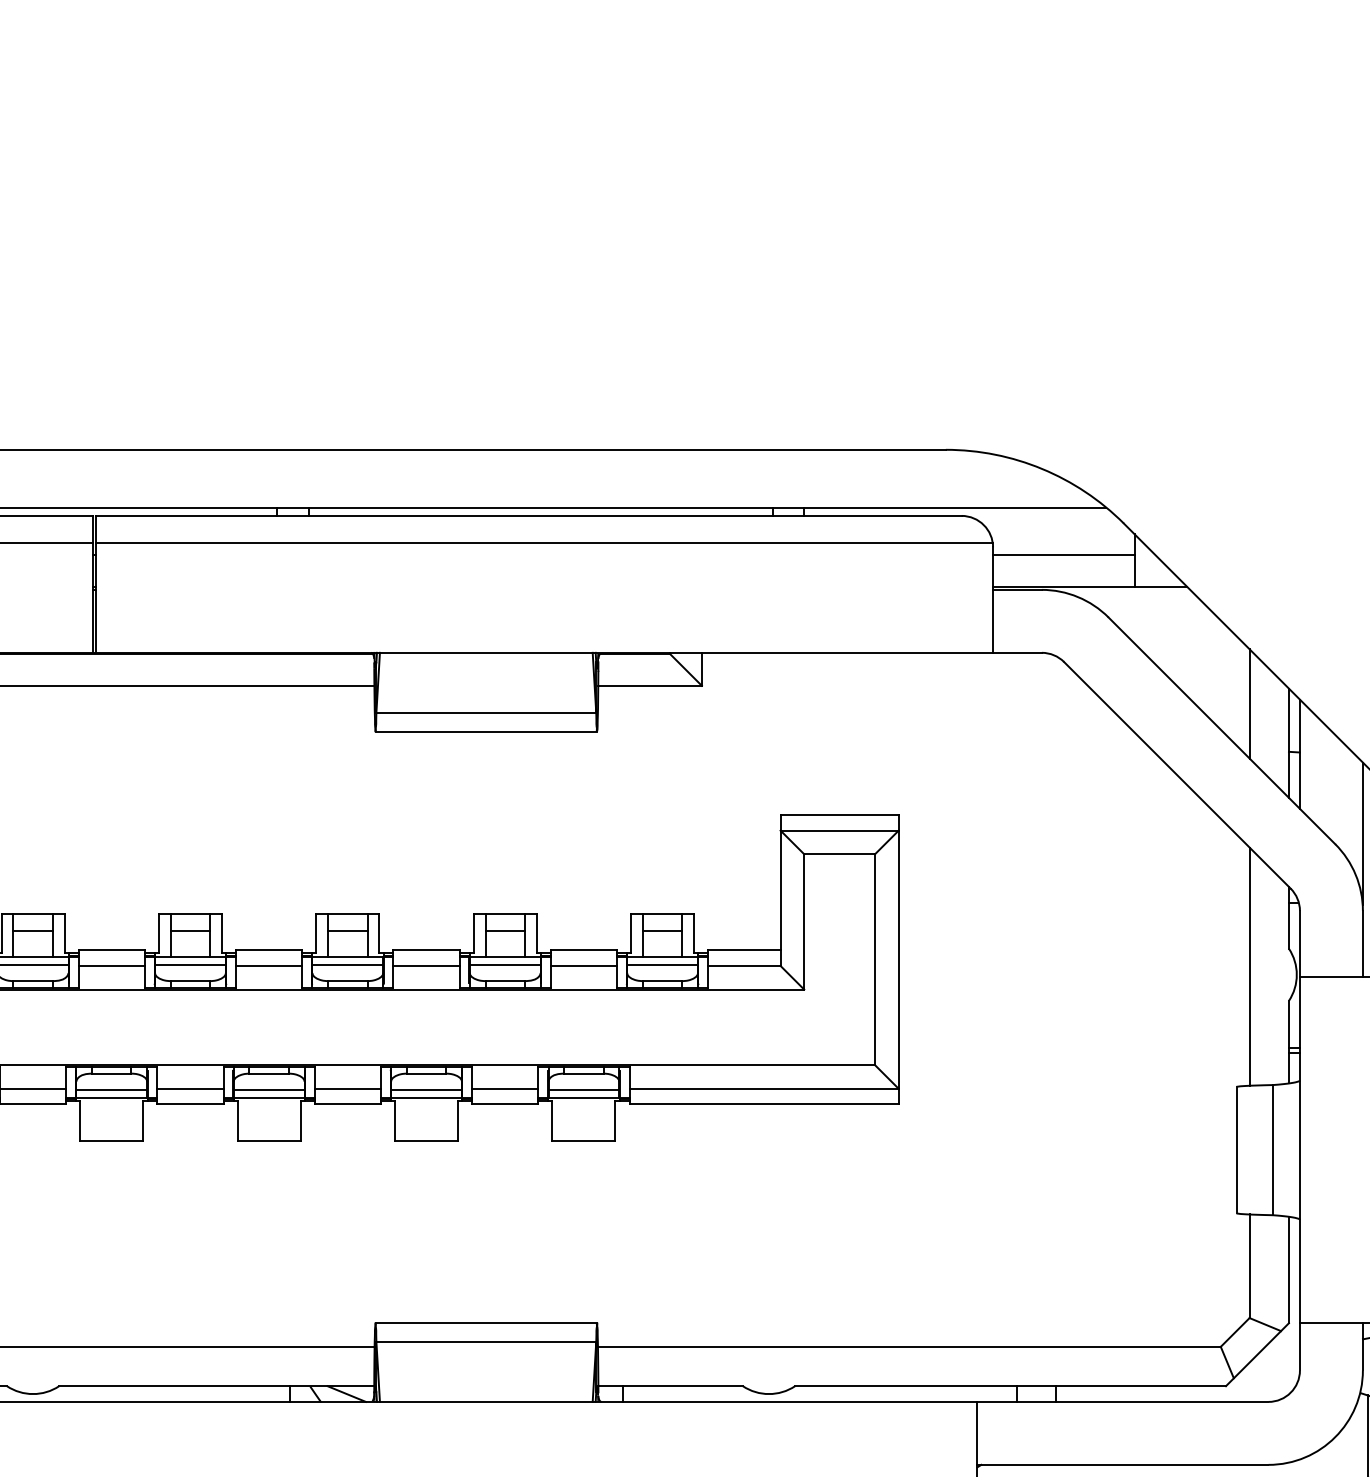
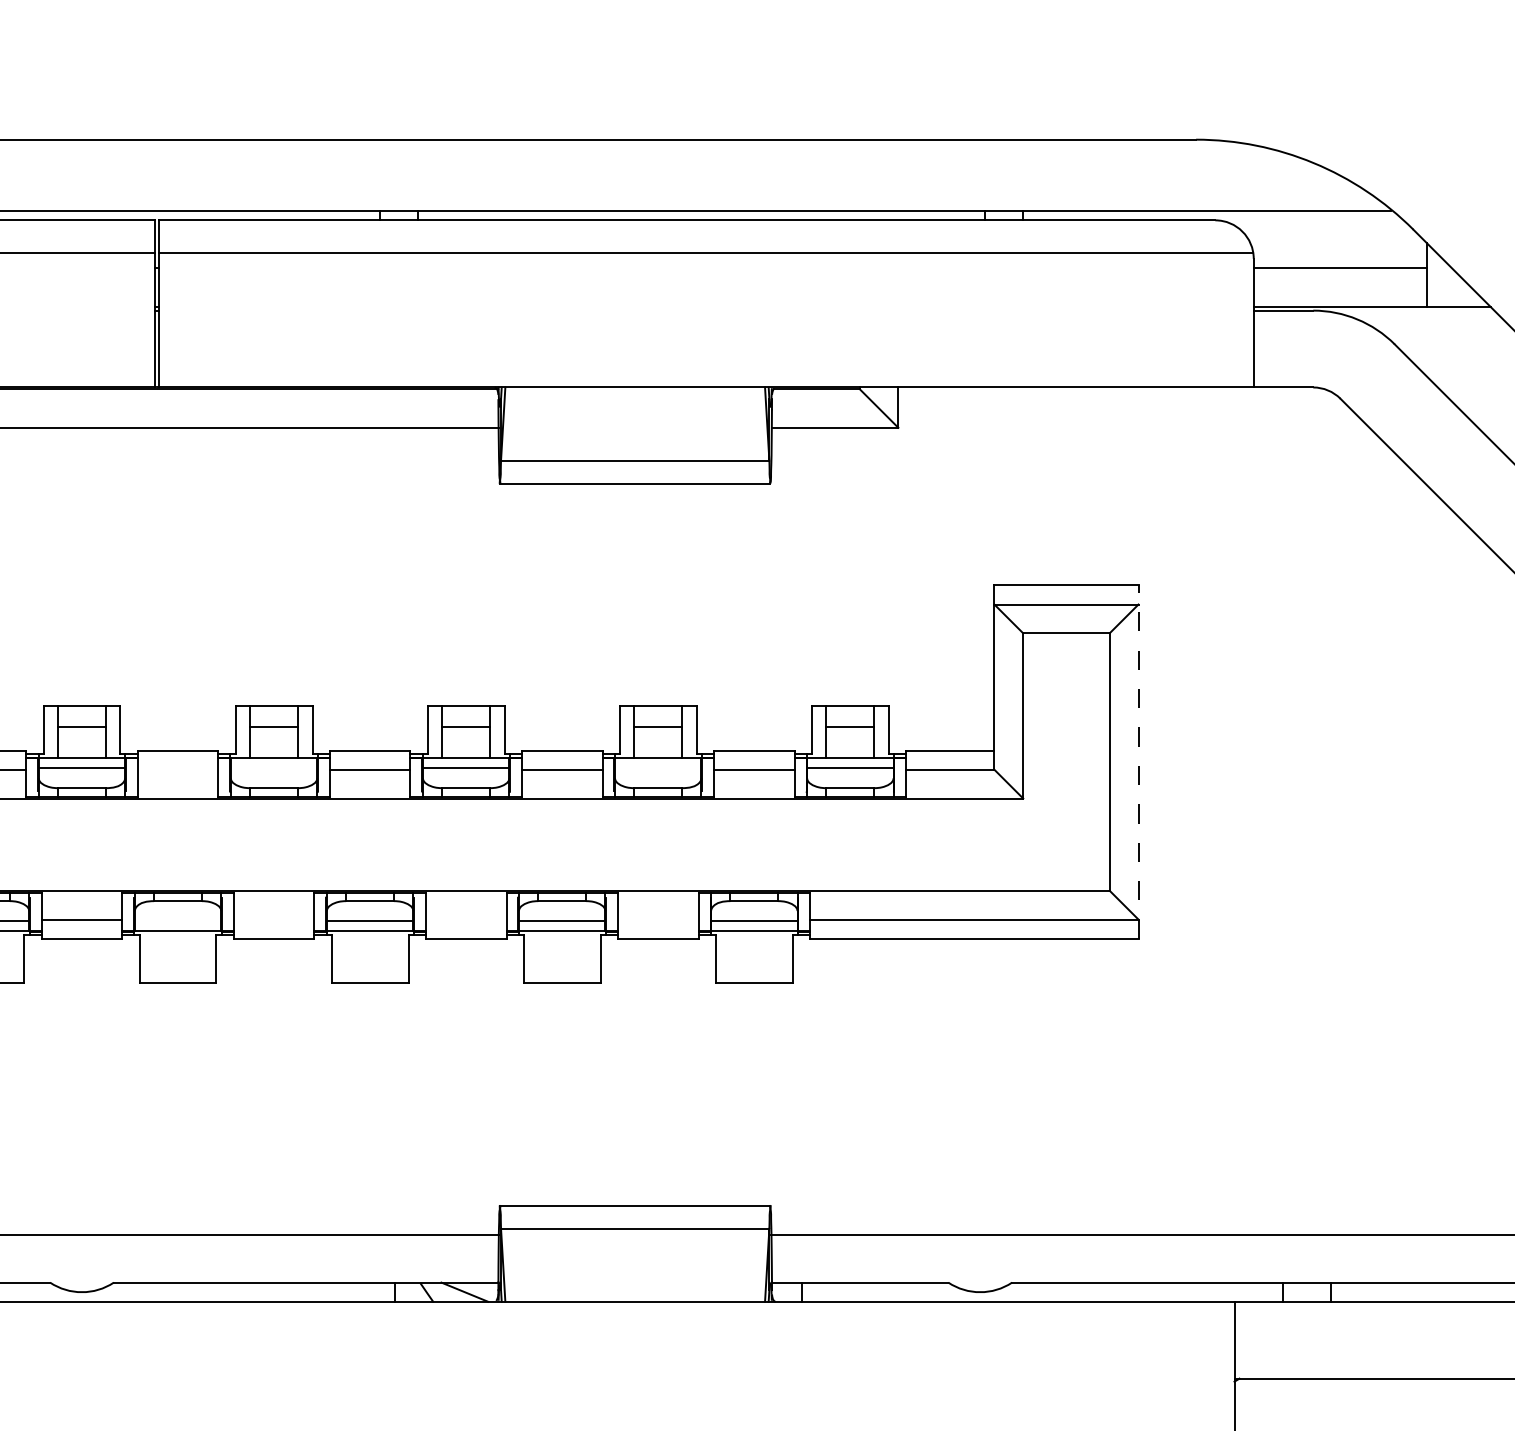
line: (898, 959) -> (1138, 761), solid -> dashed
line: (190, 964) -> (274, 767), removed
line: (504, 964) -> (657, 767), removed
line: (111, 966) -> (177, 770), removed
line: (190, 1088) -> (274, 919), removed
line: (347, 1088) -> (465, 919), removed
line: (505, 1088) -> (658, 919), removed
line: (111, 1089) -> (177, 920), removed

